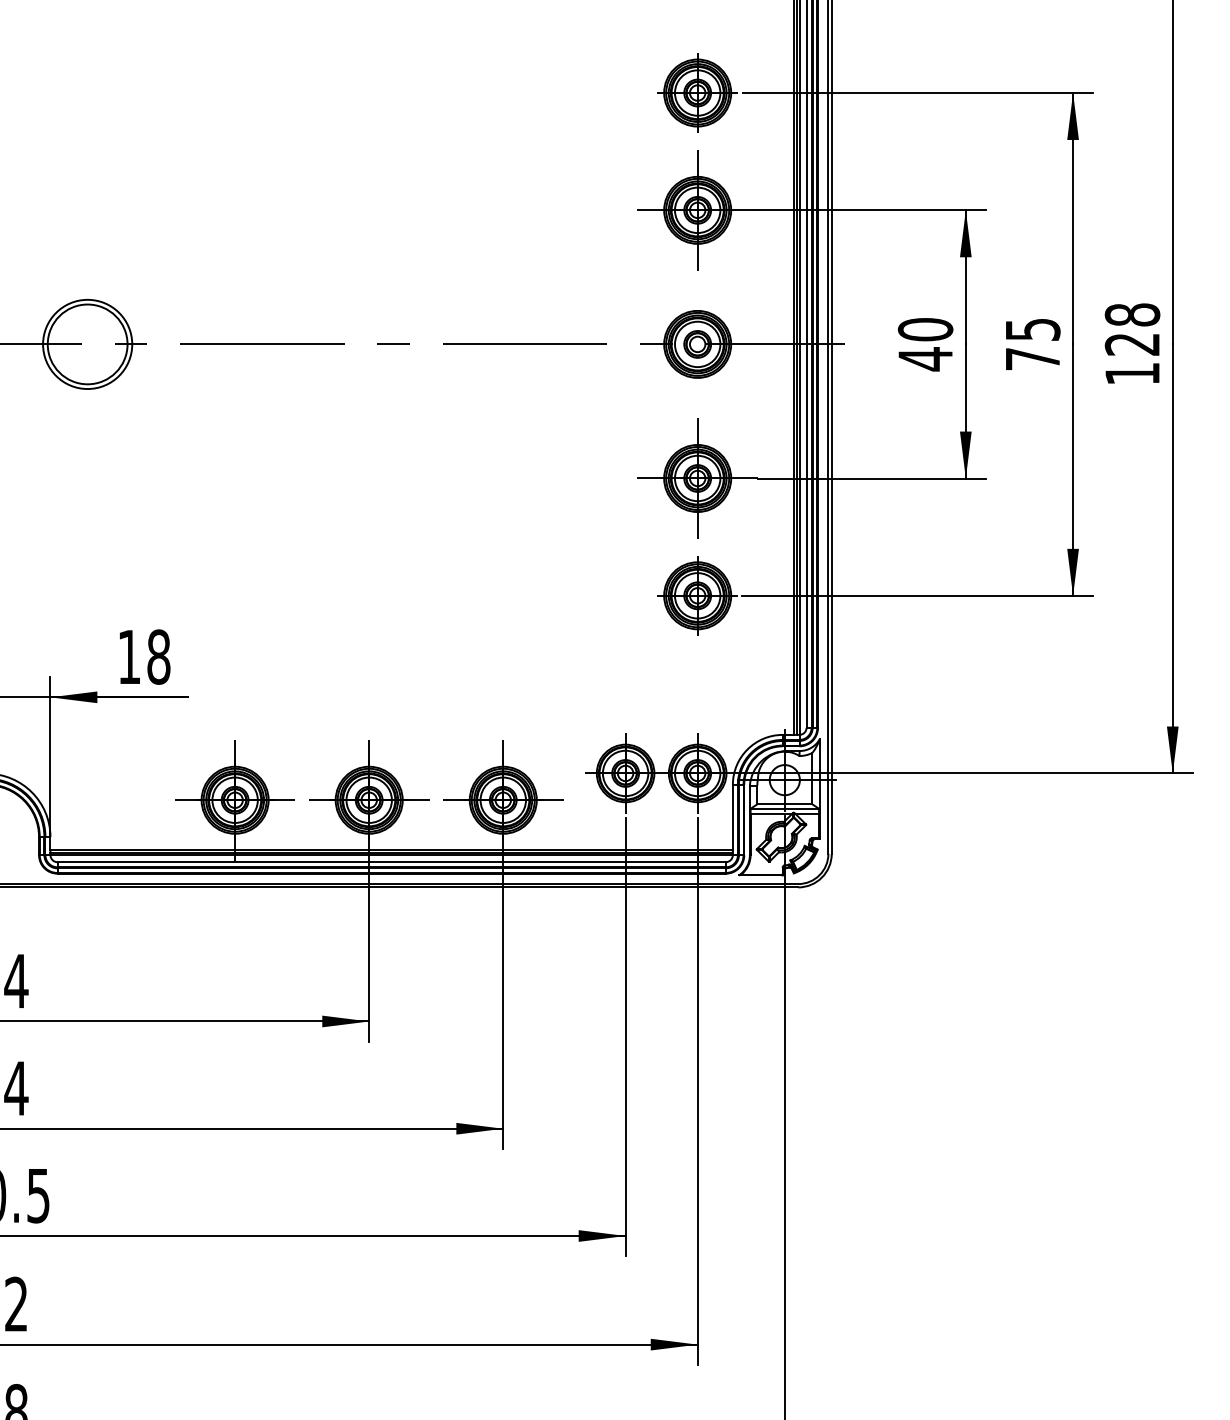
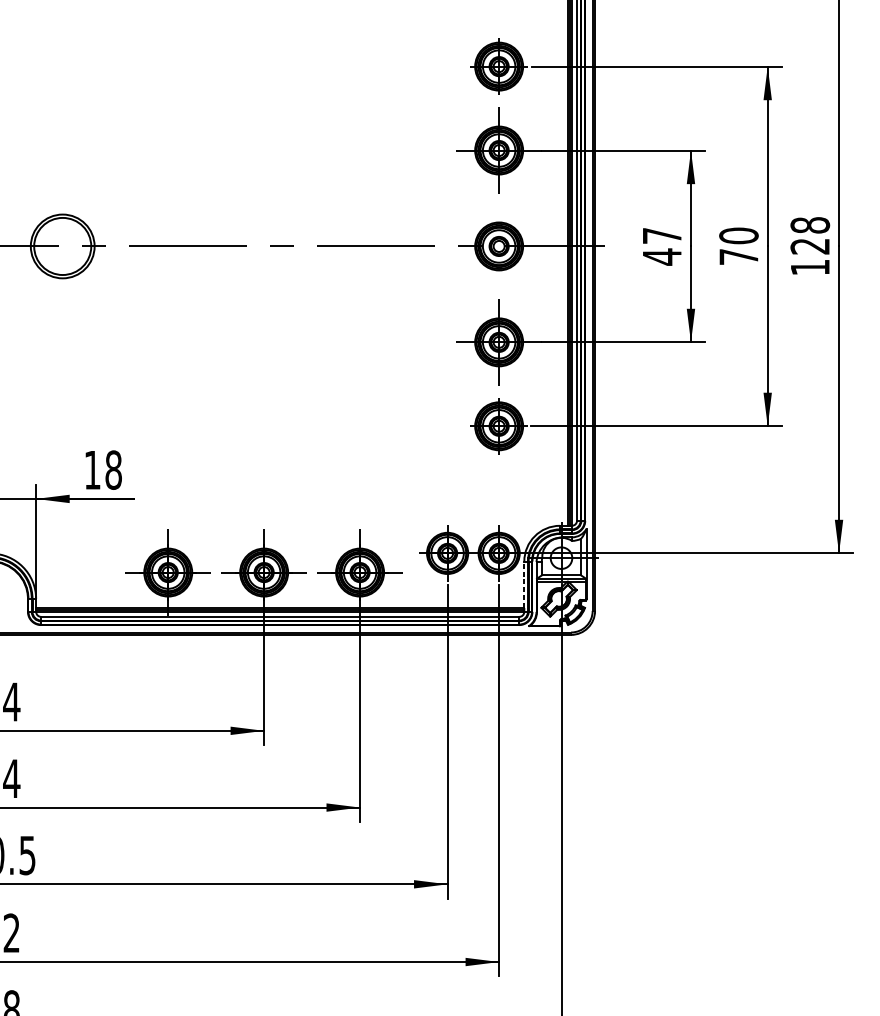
text: (925, 329) -> (662, 235), 40 -> 47
text: (1032, 329) -> (738, 235), 75 -> 70
line: (732, 817) -> (524, 584), solid -> dashed

